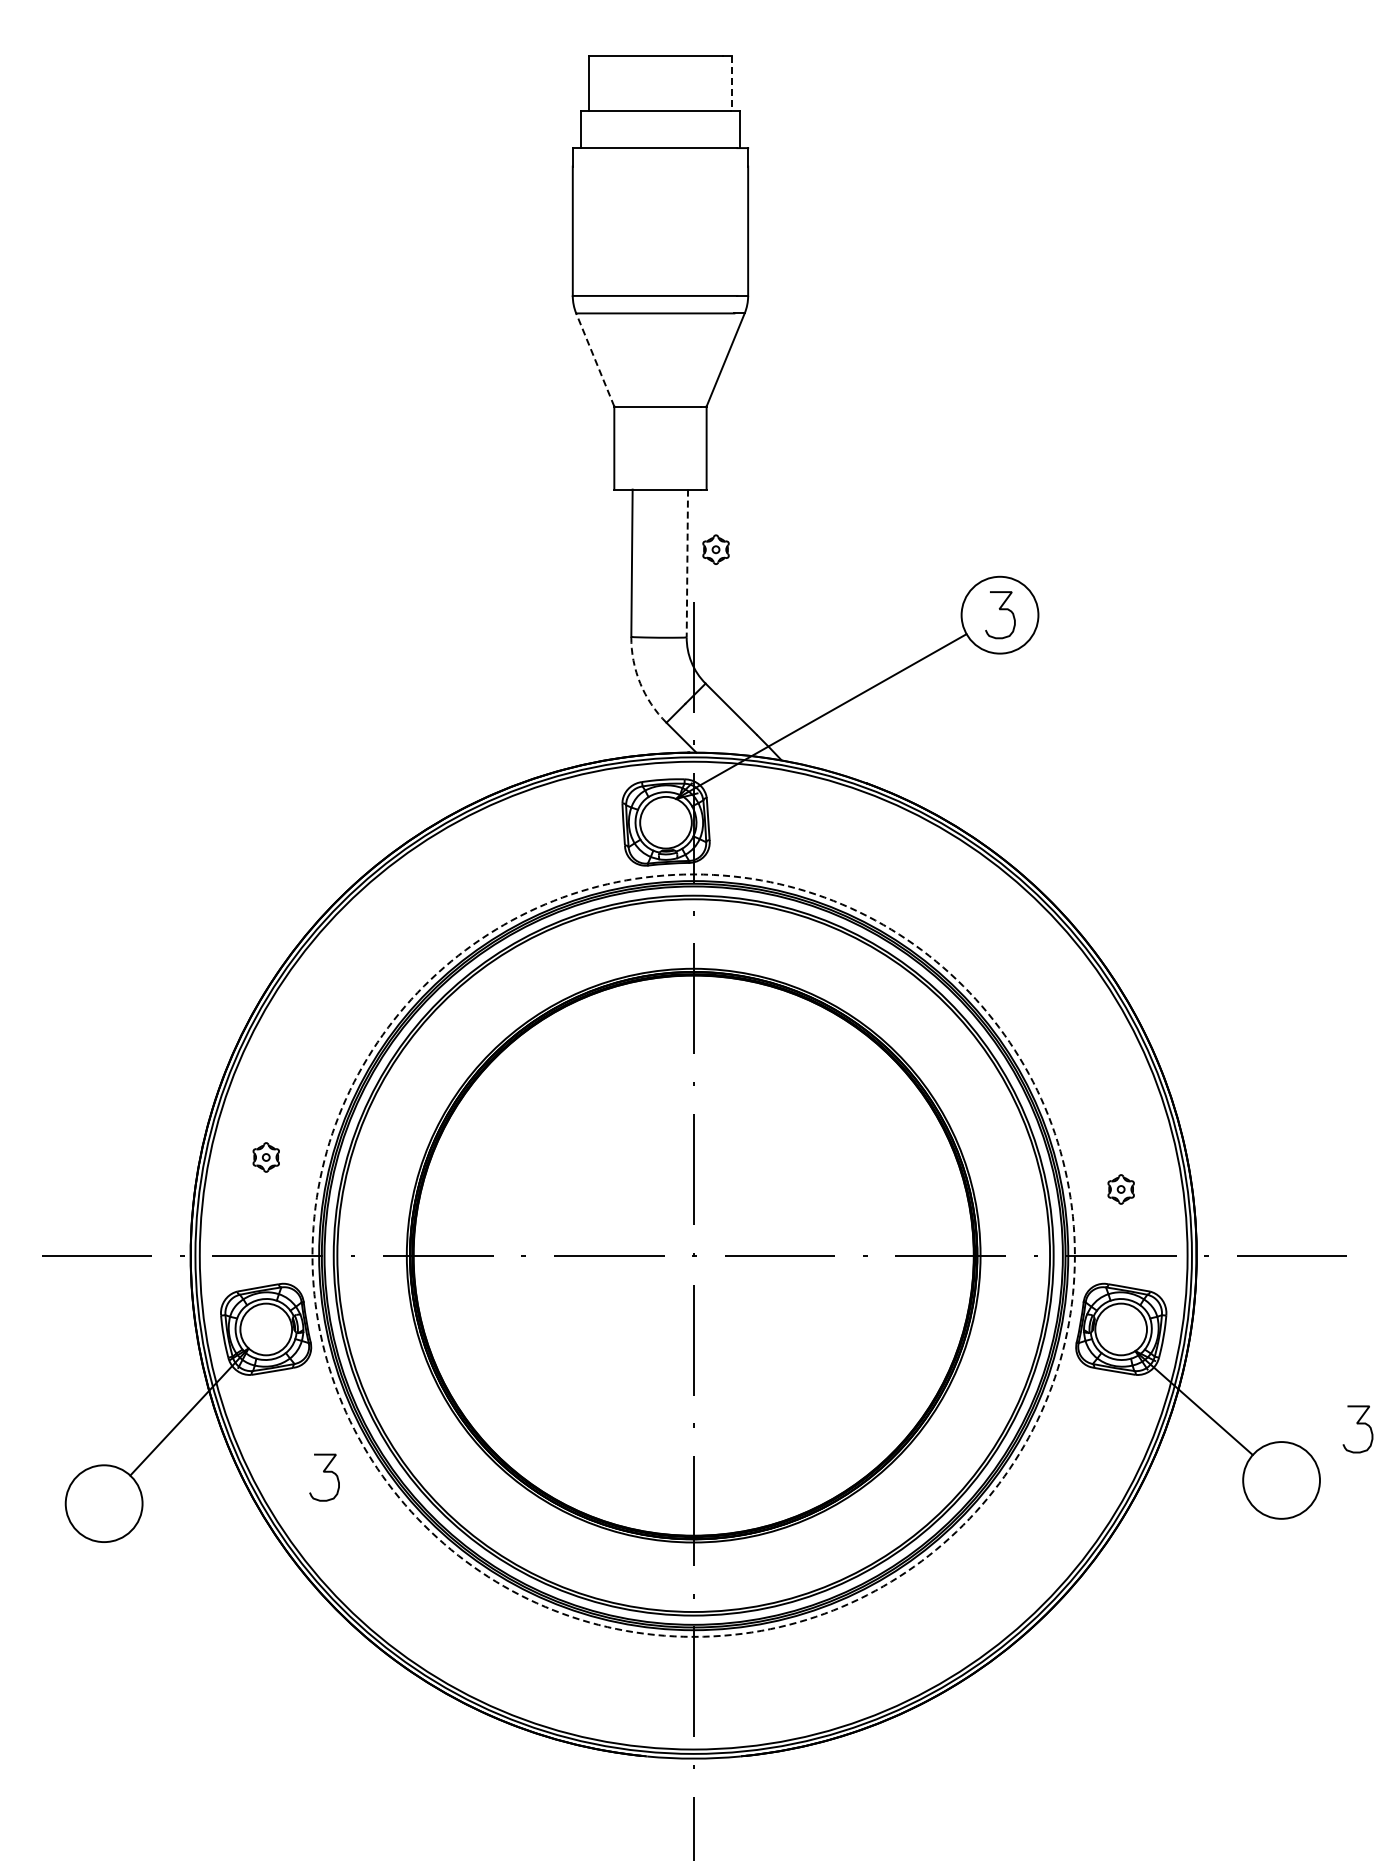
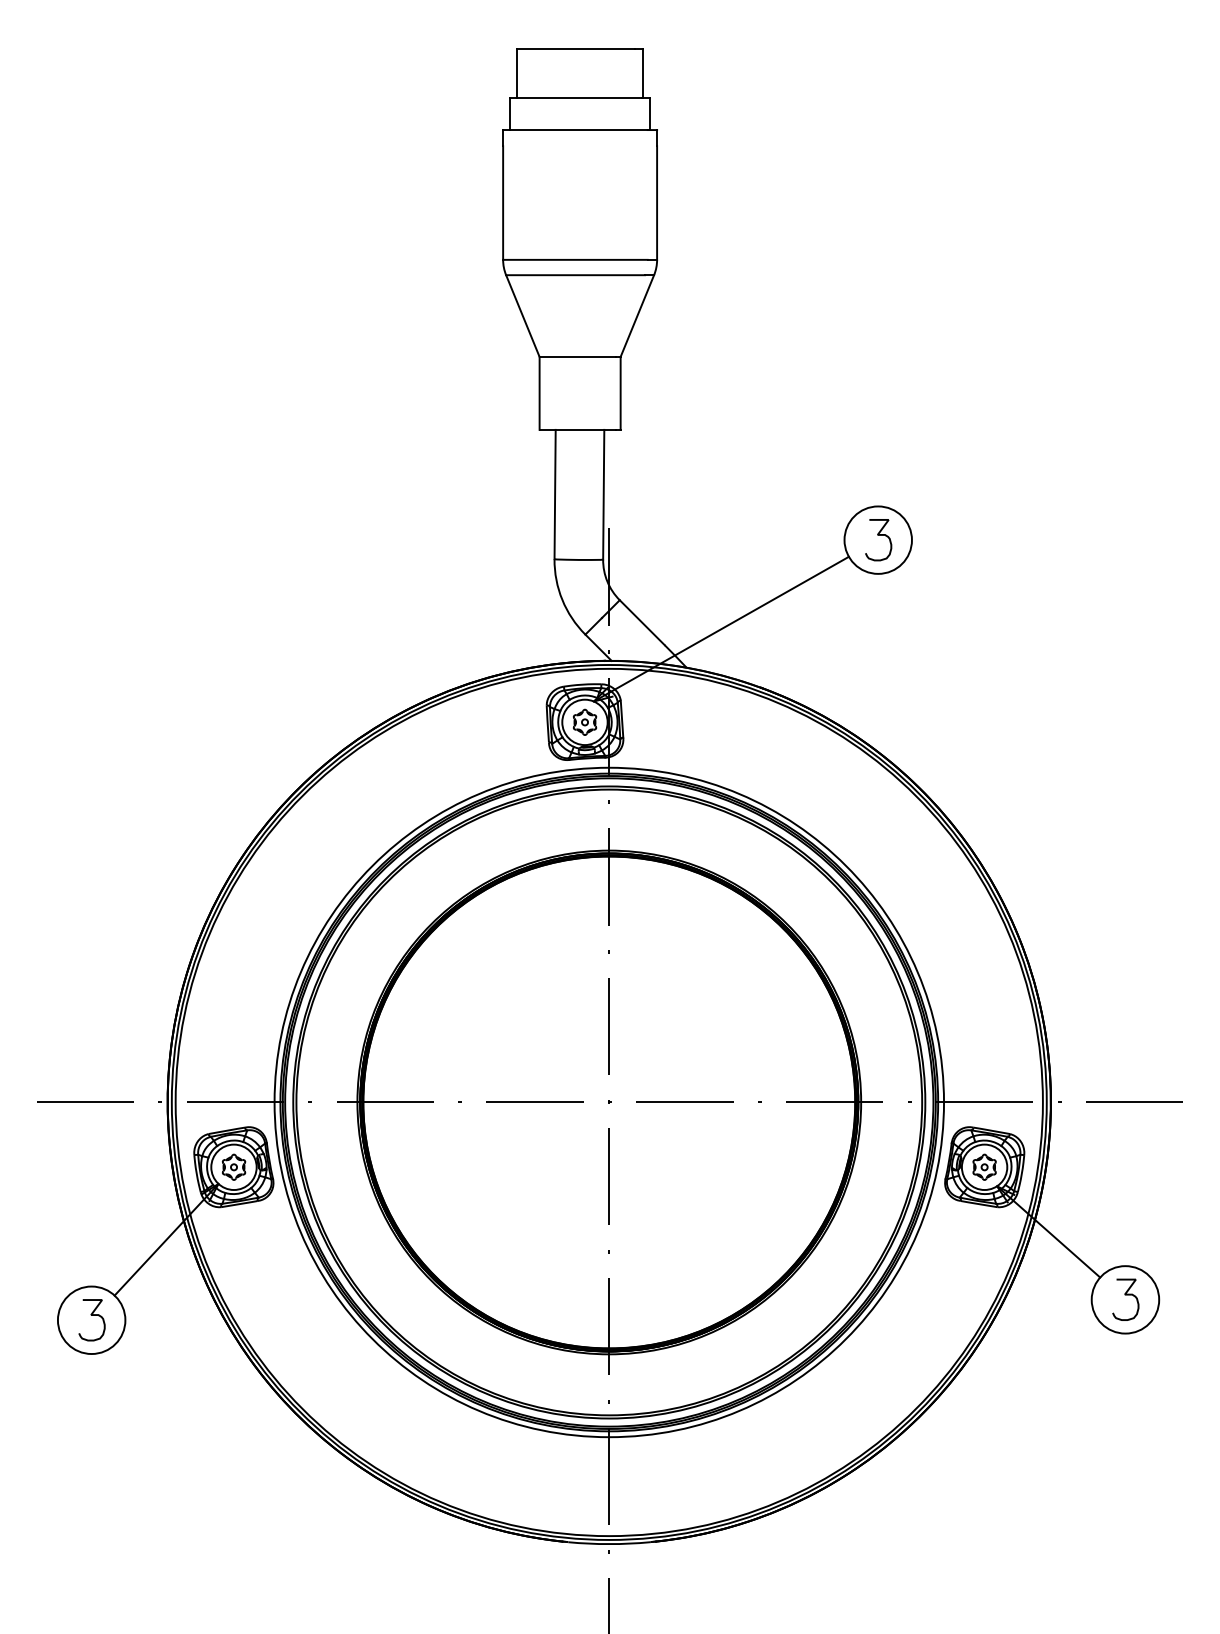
line: (732, 83) -> (643, 73), dashed -> solid
line: (595, 359) -> (523, 315), dashed -> solid
part: (715, 549) -> (584, 722), moved
line: (687, 563) -> (603, 494), dashed -> solid
arc: (640, 683) -> (562, 600), dashed -> solid
part: (265, 1157) -> (233, 1167), moved
part: (1120, 1189) -> (984, 1167), moved
circle: (693, 1255) -> (609, 1102), dashed -> solid
curve: (1357, 1424) -> (1125, 1295), moved
curve: (324, 1472) -> (91, 1315), moved

